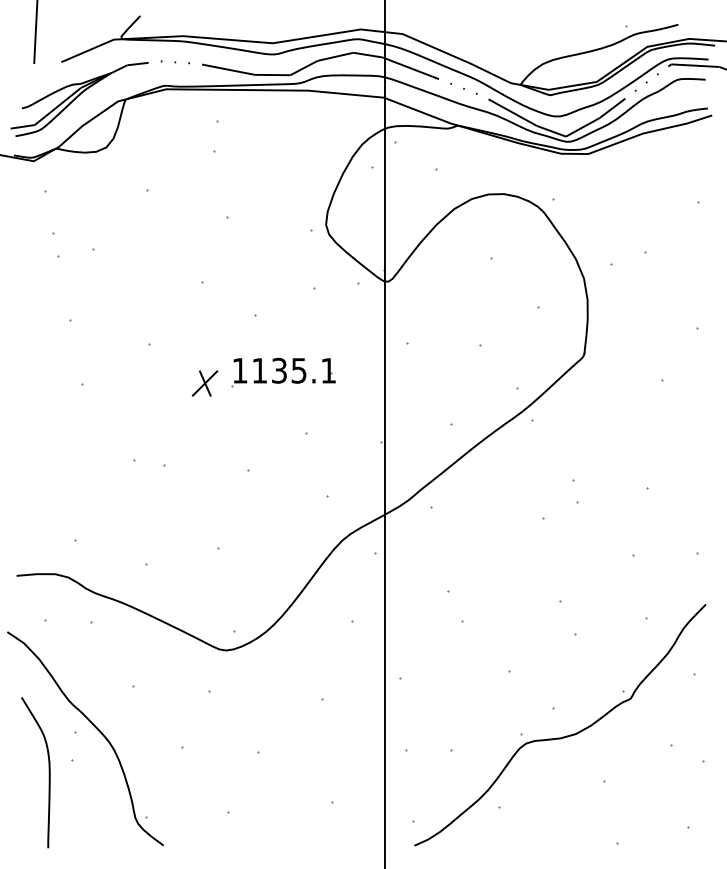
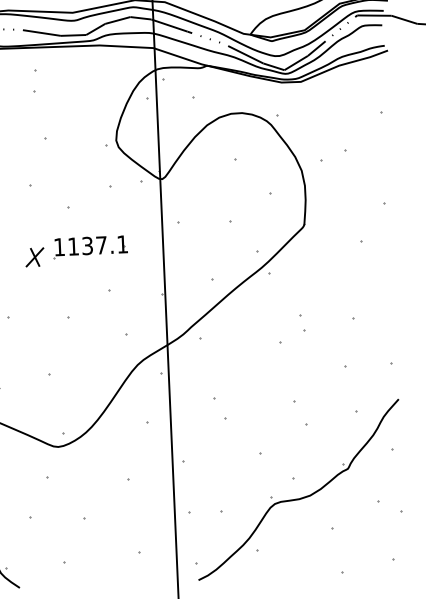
text: (298, 370) -> (101, 245), 1135.1 -> 1137.1

